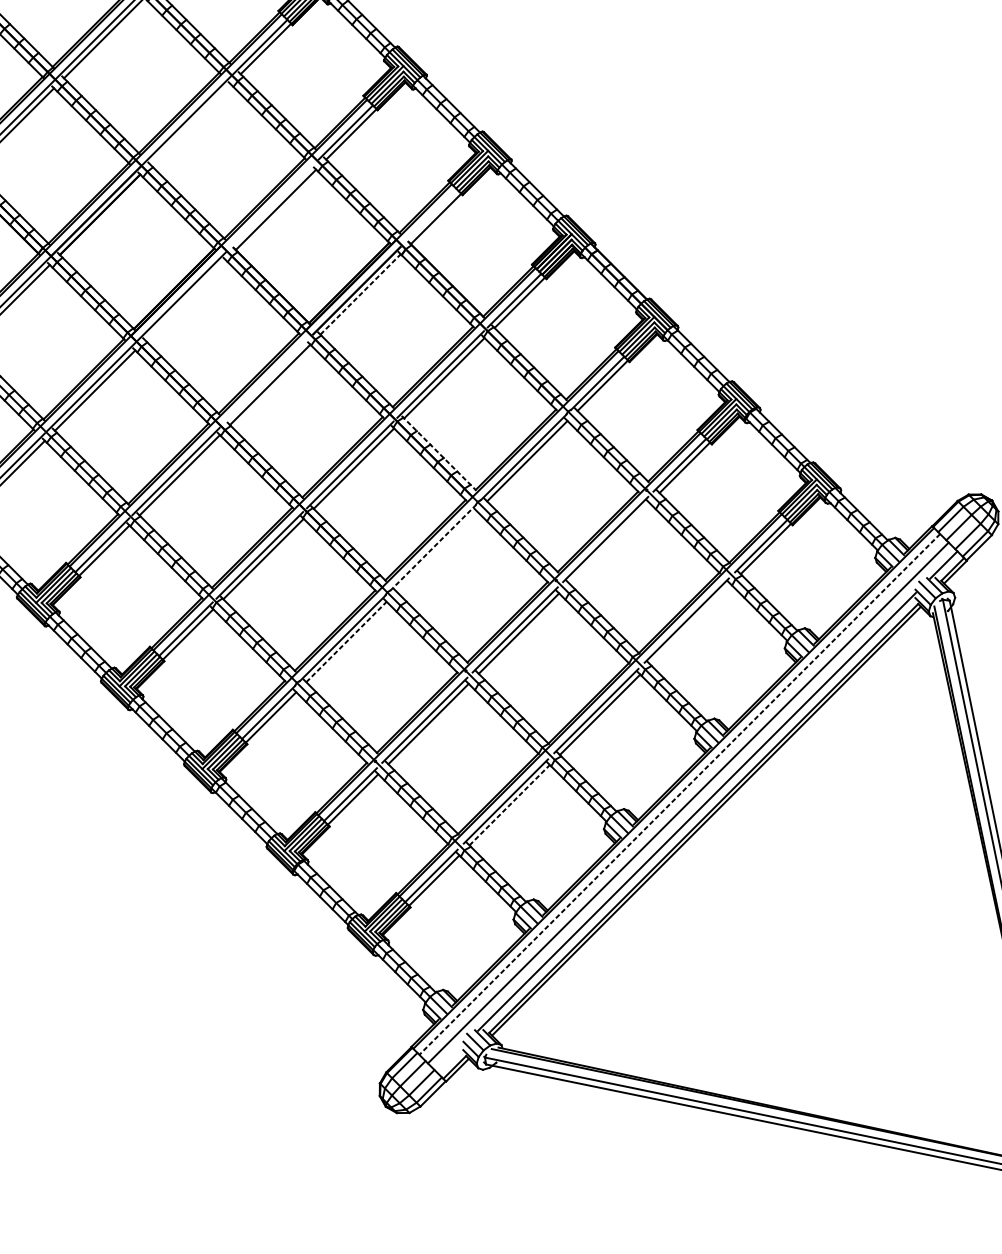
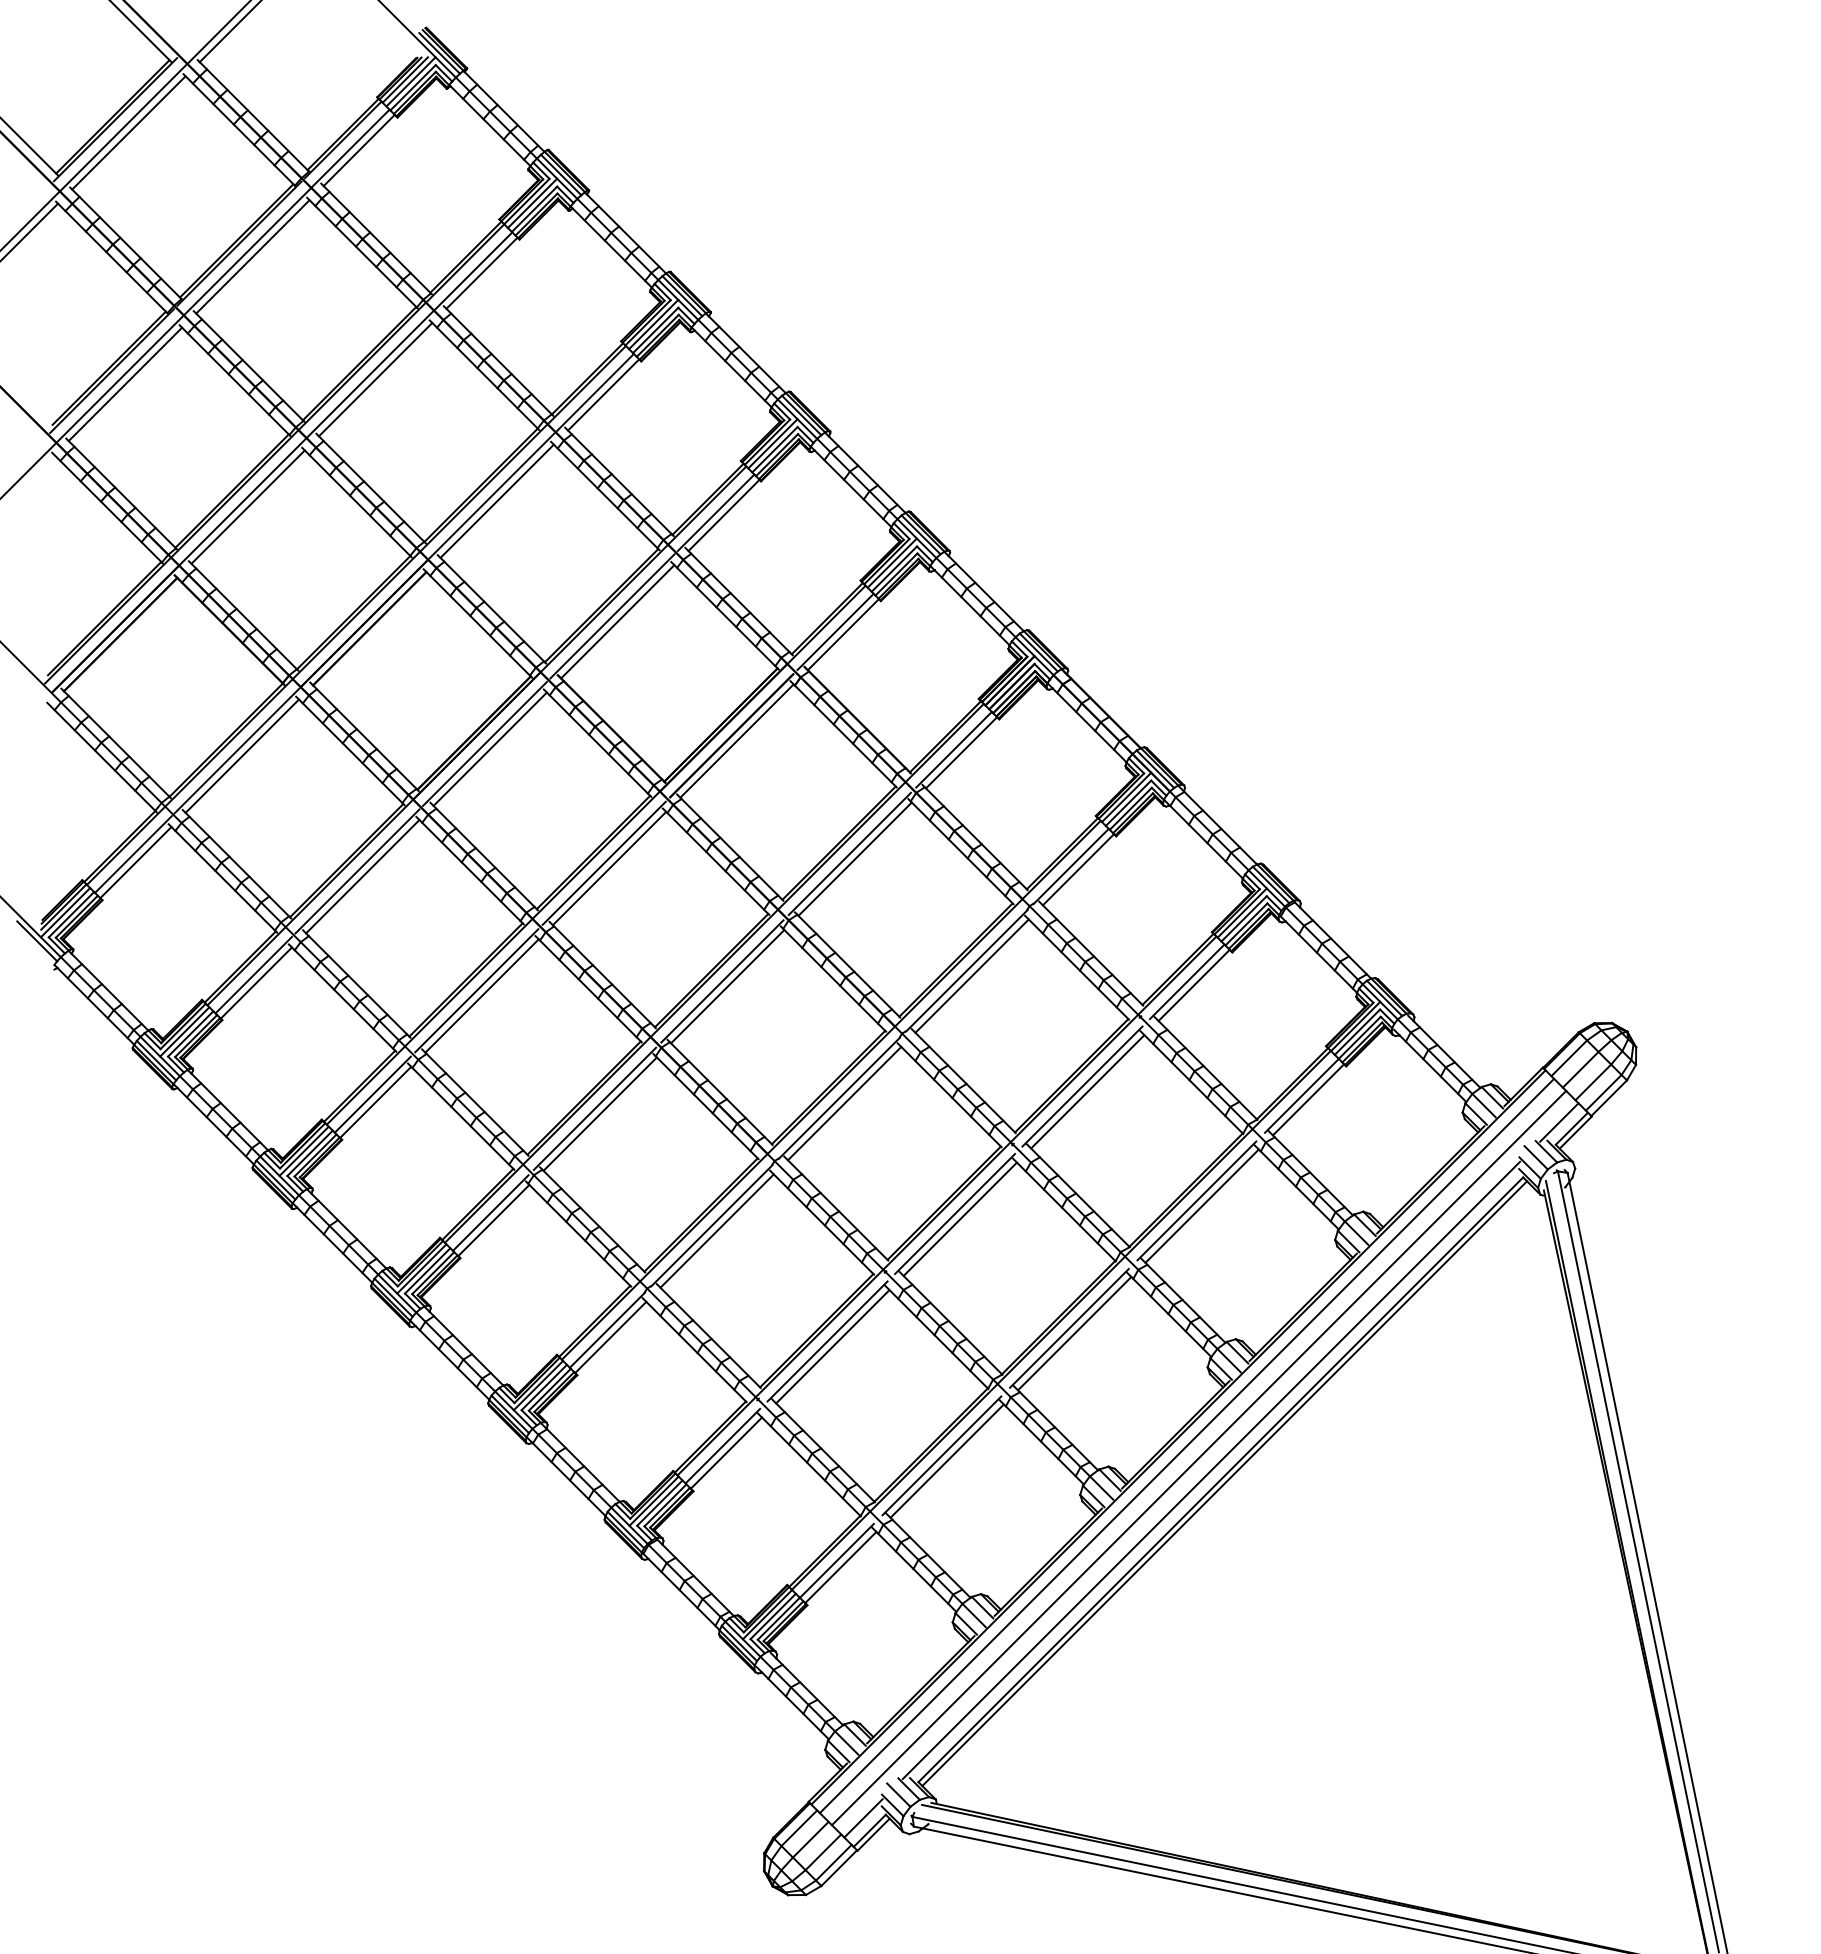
line: (190, 123) -> (496, 500), added
line: (272, 206) -> (612, 616), added
line: (430, 216) -> (835, 631), added
line: (360, 294) -> (737, 740), dashed -> solid
line: (185, 299) -> (489, 748), added
line: (265, 380) -> (603, 862), added
line: (438, 453) -> (847, 965), dashed -> solid
line: (609, 543) -> (1087, 1091), added
line: (433, 547) -> (839, 1098), dashed -> solid
line: (436, 551) -> (844, 1103), added
line: (690, 623) -> (1201, 1205), added
line: (346, 641) -> (717, 1230), dashed -> solid
line: (679, 794) -> (1186, 1446), dashed -> solid
line: (509, 804) -> (947, 1460), dashed -> solid
line: (450, 1058) -> (863, 1818), added

